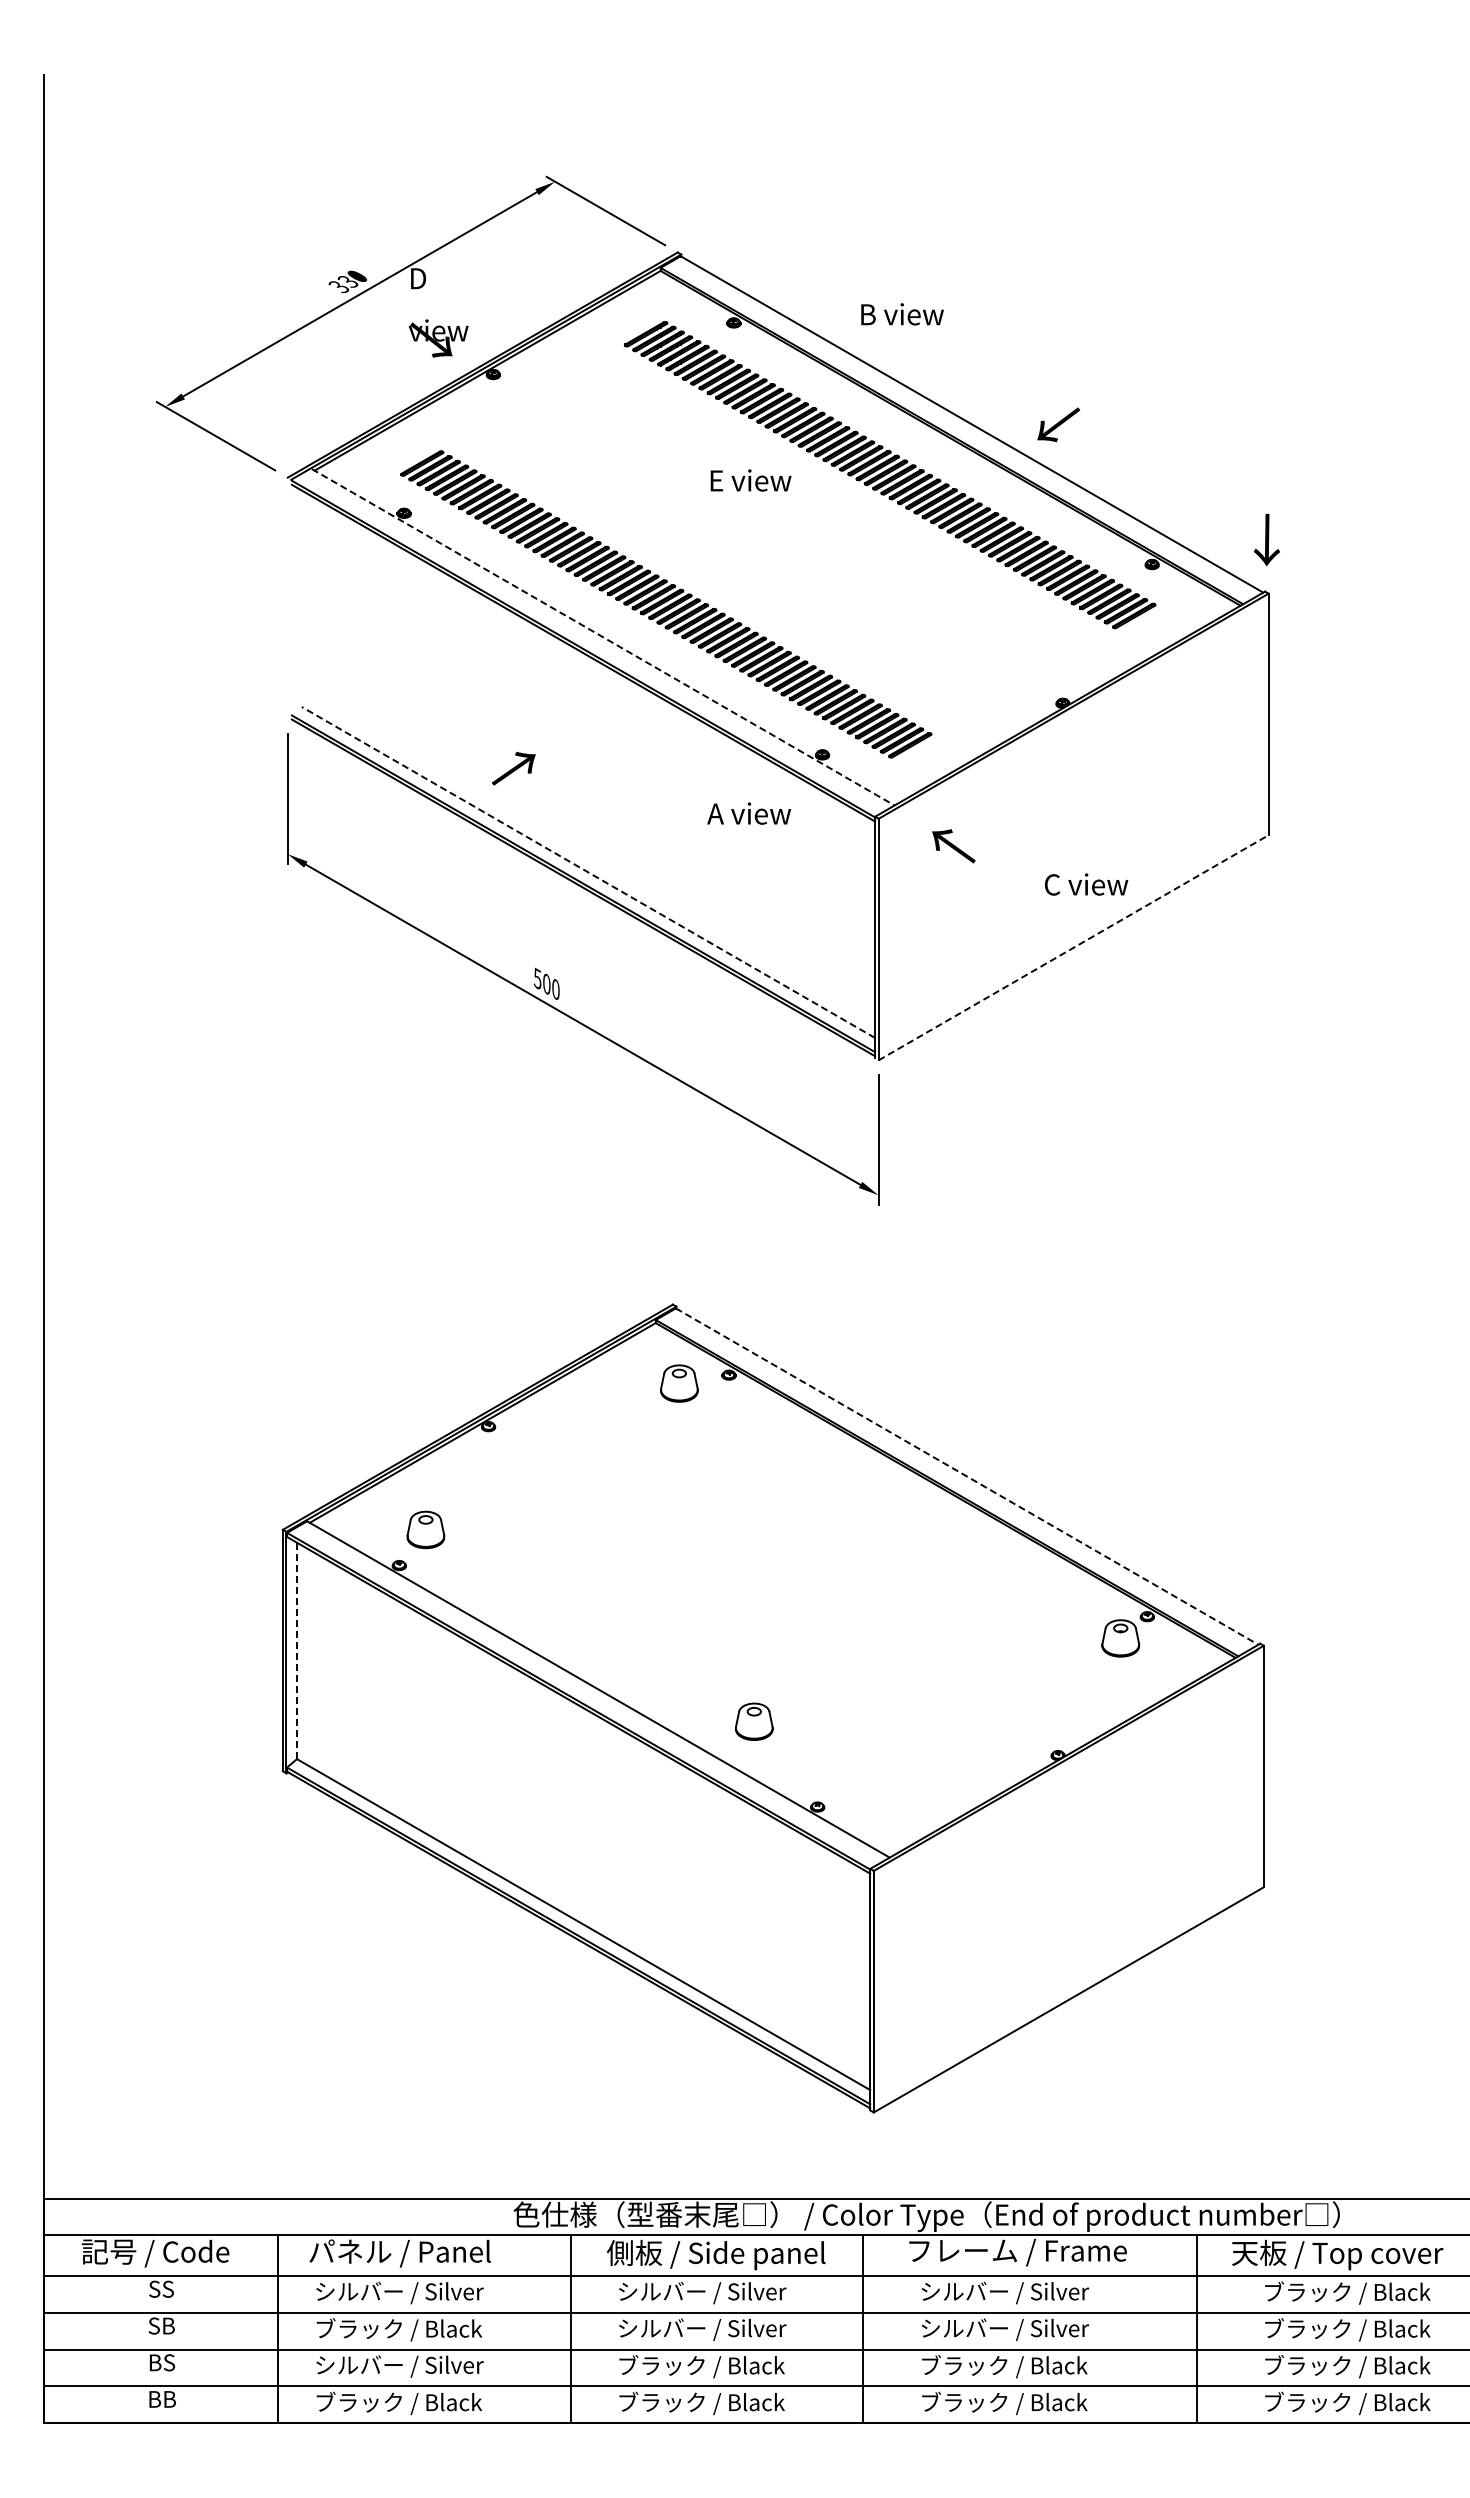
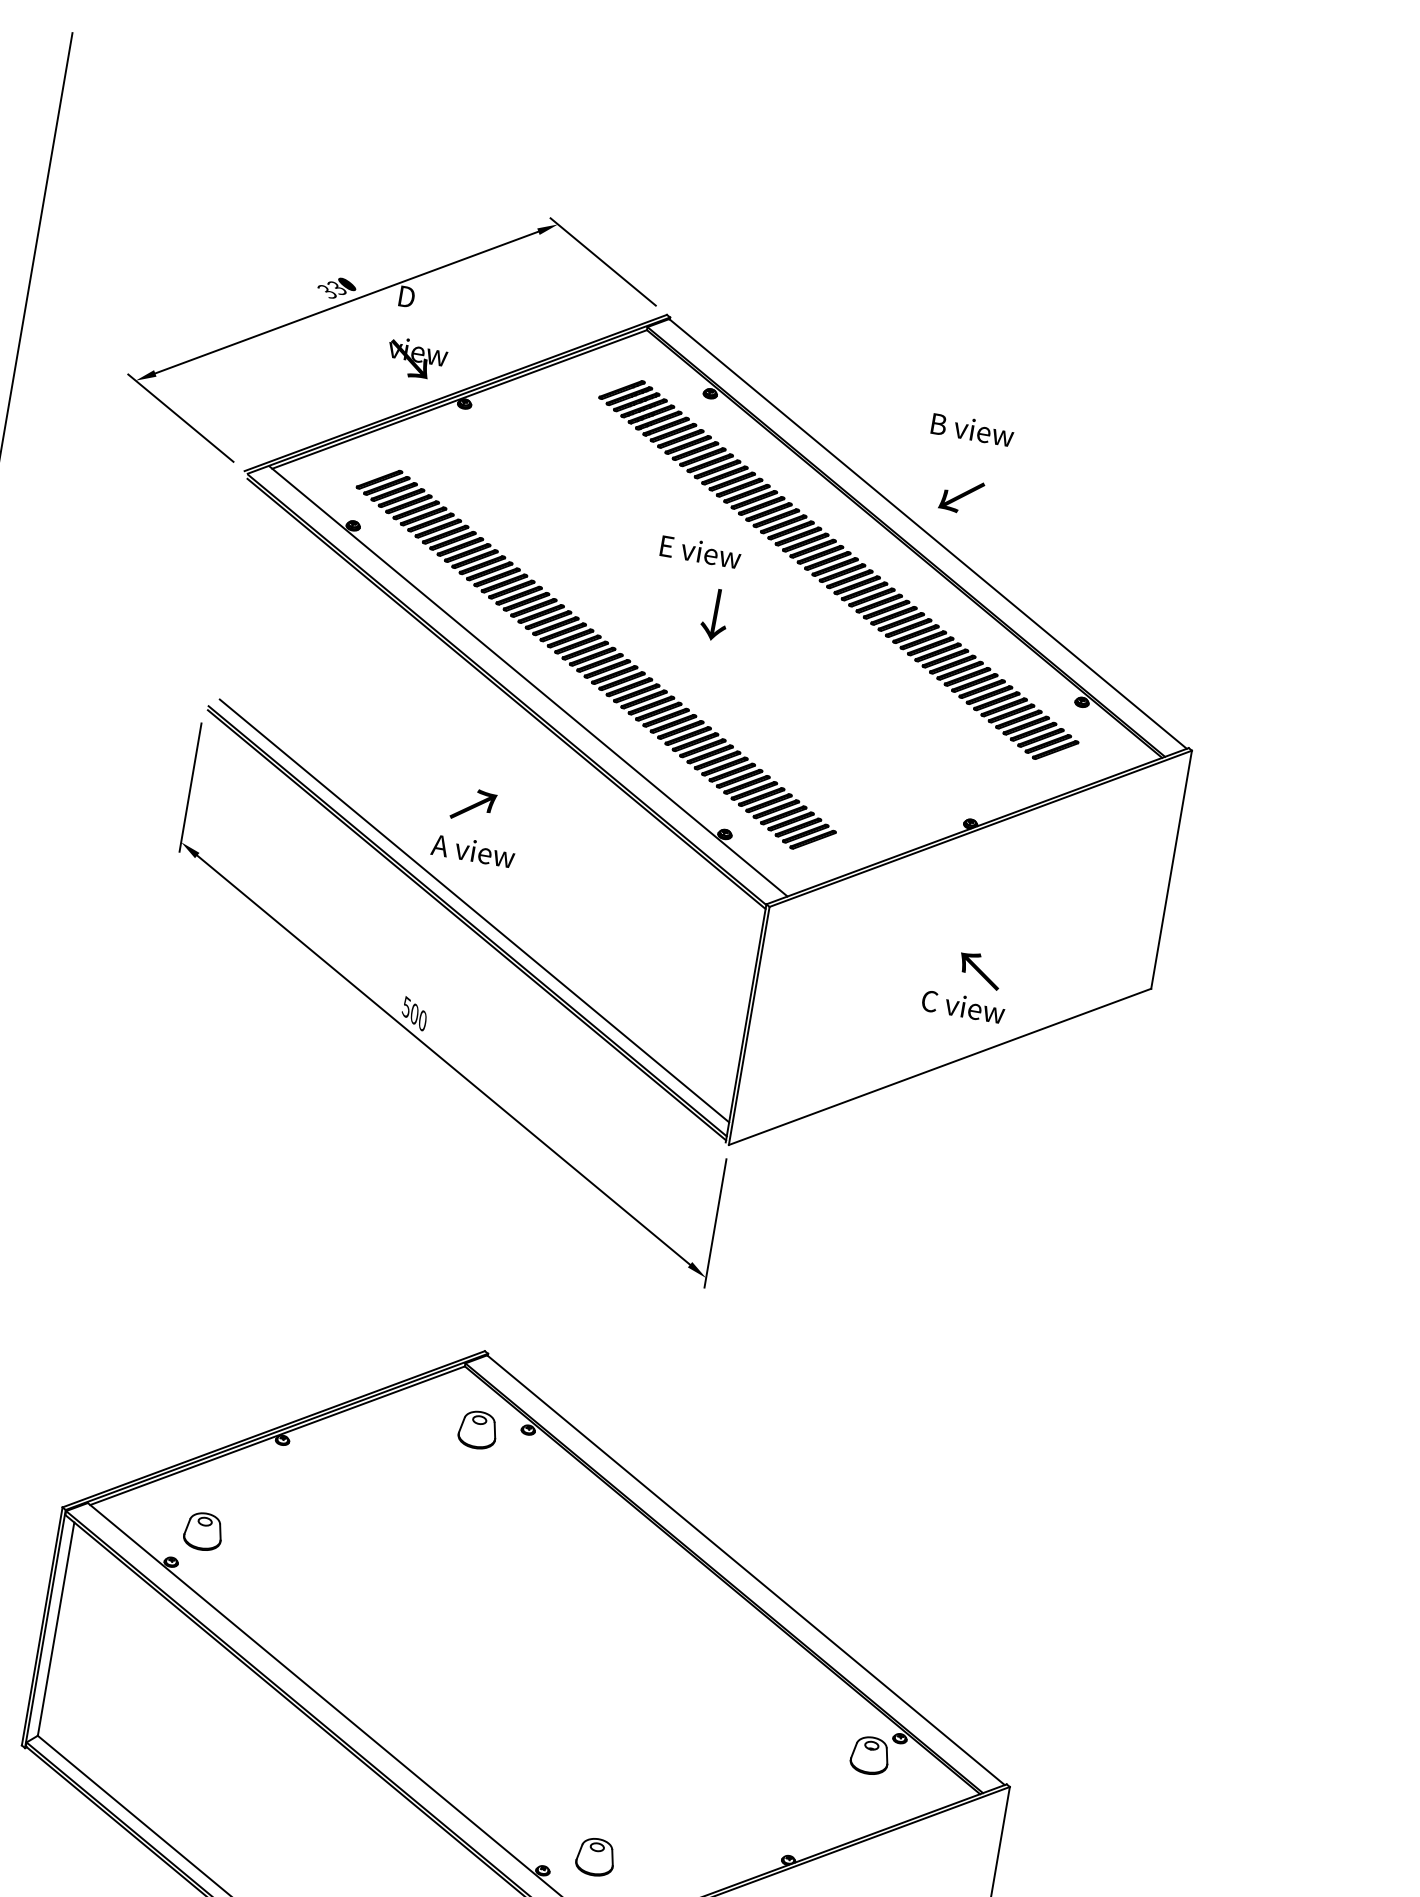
text: (902, 314) -> (972, 430), moved
text: (1058, 424) -> (961, 496), moved
text: (1266, 539) -> (714, 614), moved
line: (603, 637) -> (528, 681), dashed -> solid
text: (513, 768) -> (473, 805), moved
text: (749, 813) -> (473, 850), moved
text: (953, 846) -> (979, 970), moved
line: (588, 872) -> (474, 910), dashed -> solid
line: (1074, 947) -> (940, 1066), dashed -> solid
line: (967, 1476) -> (746, 1570), dashed -> solid
line: (297, 1650) -> (56, 1628), dashed -> solid
part: (754, 1721) -> (595, 1856), moved

